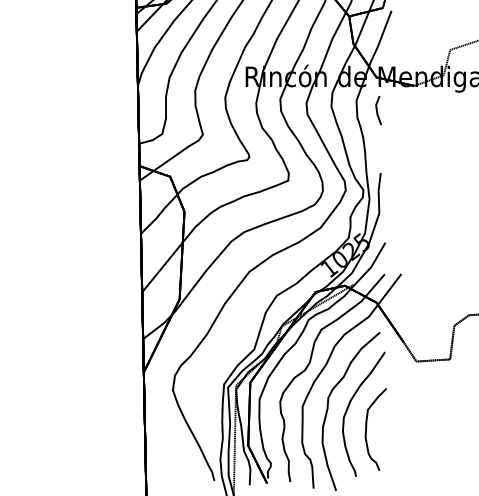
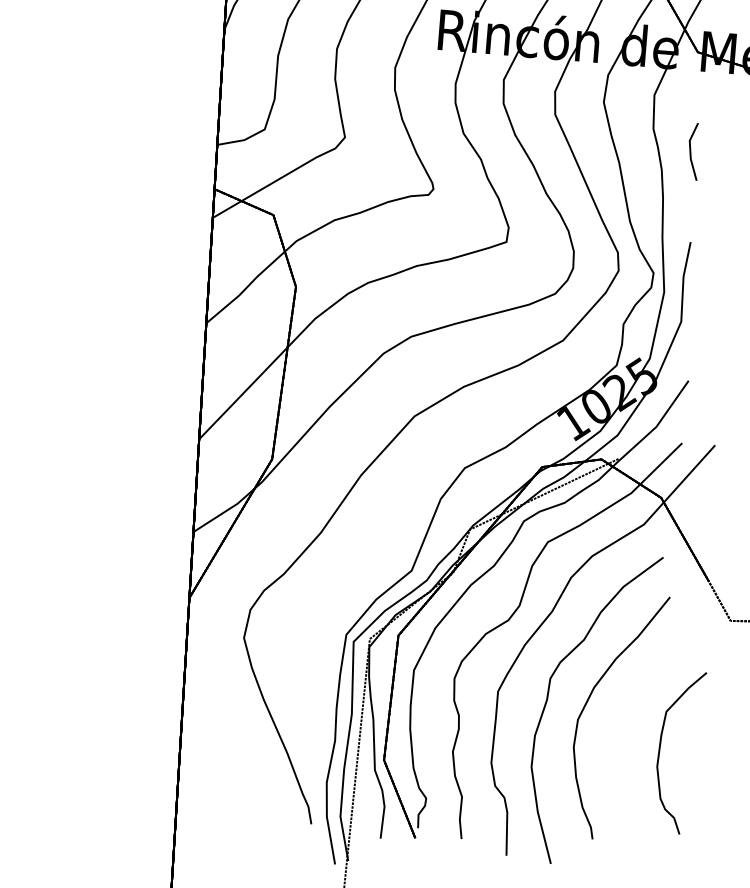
line: (377, 110) -> (691, 151), moved
part: (367, 426) -> (662, 744), moved

